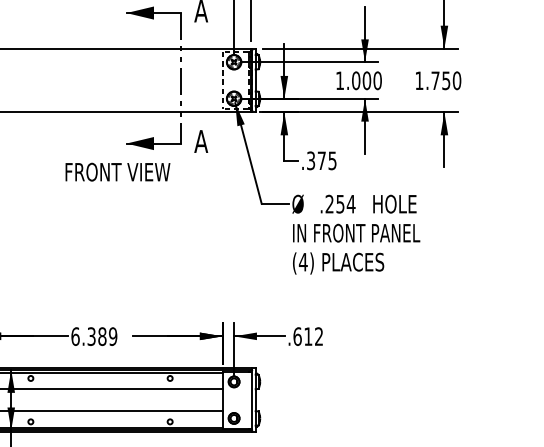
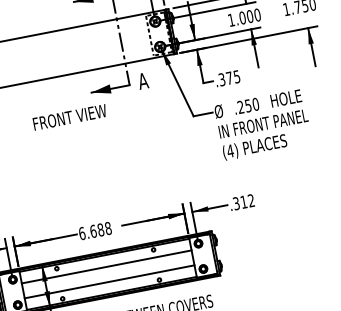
text: (117, 171) -> (69, 117), moved
text: (350, 203) -> (255, 104), .254 -> .250
text: (102, 336) -> (100, 229), 6.389 -> 6.688
text: (297, 336) -> (236, 203), .612 -> .312

